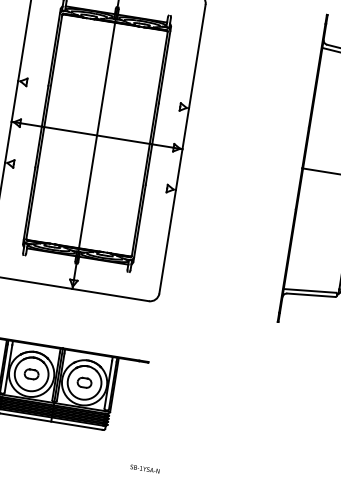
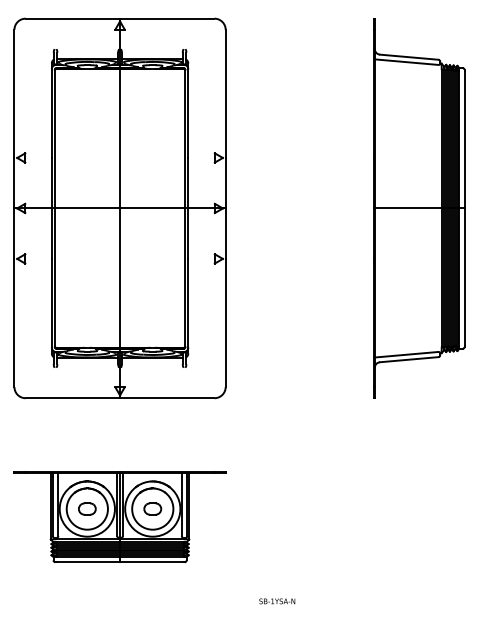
text: (145, 469) -> (277, 601), moved

